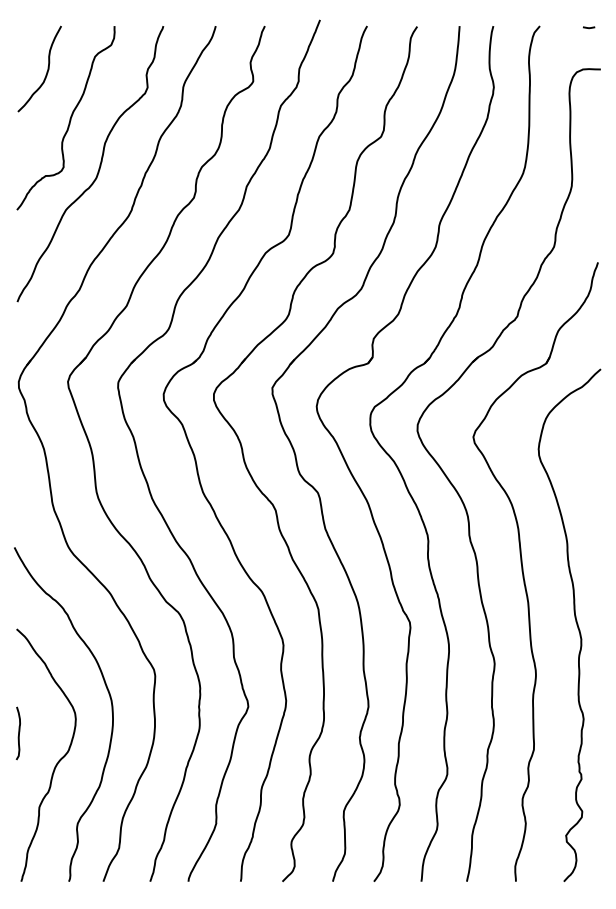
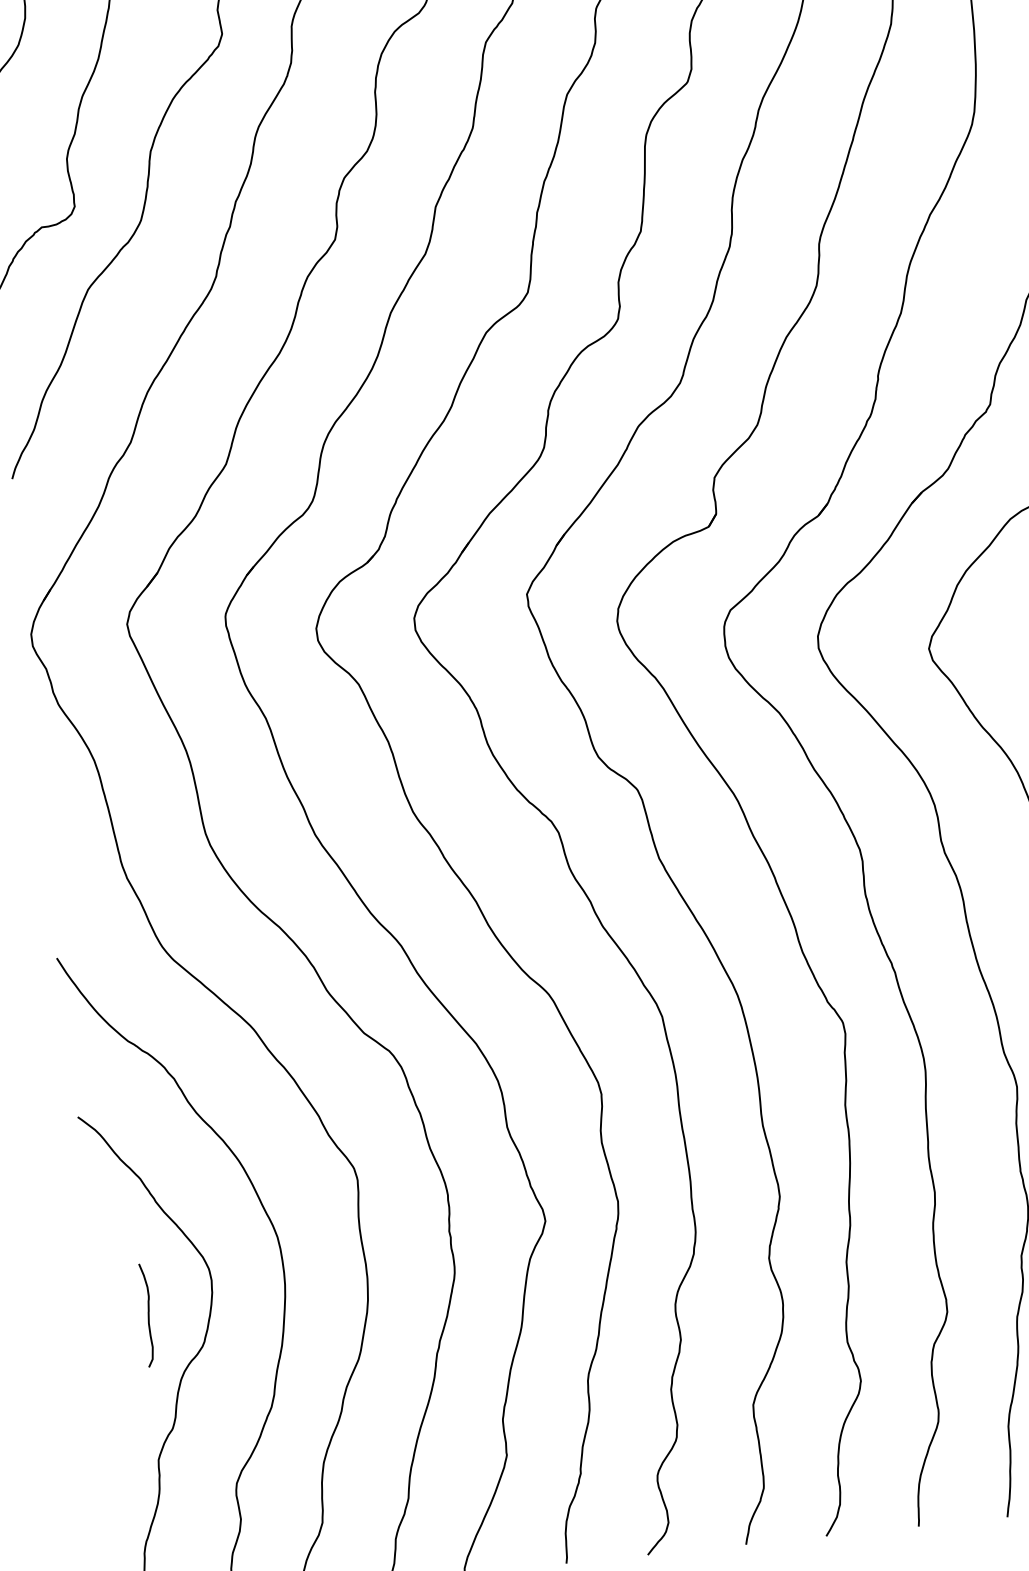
curve: (18, 733) -> (147, 1315), moved

